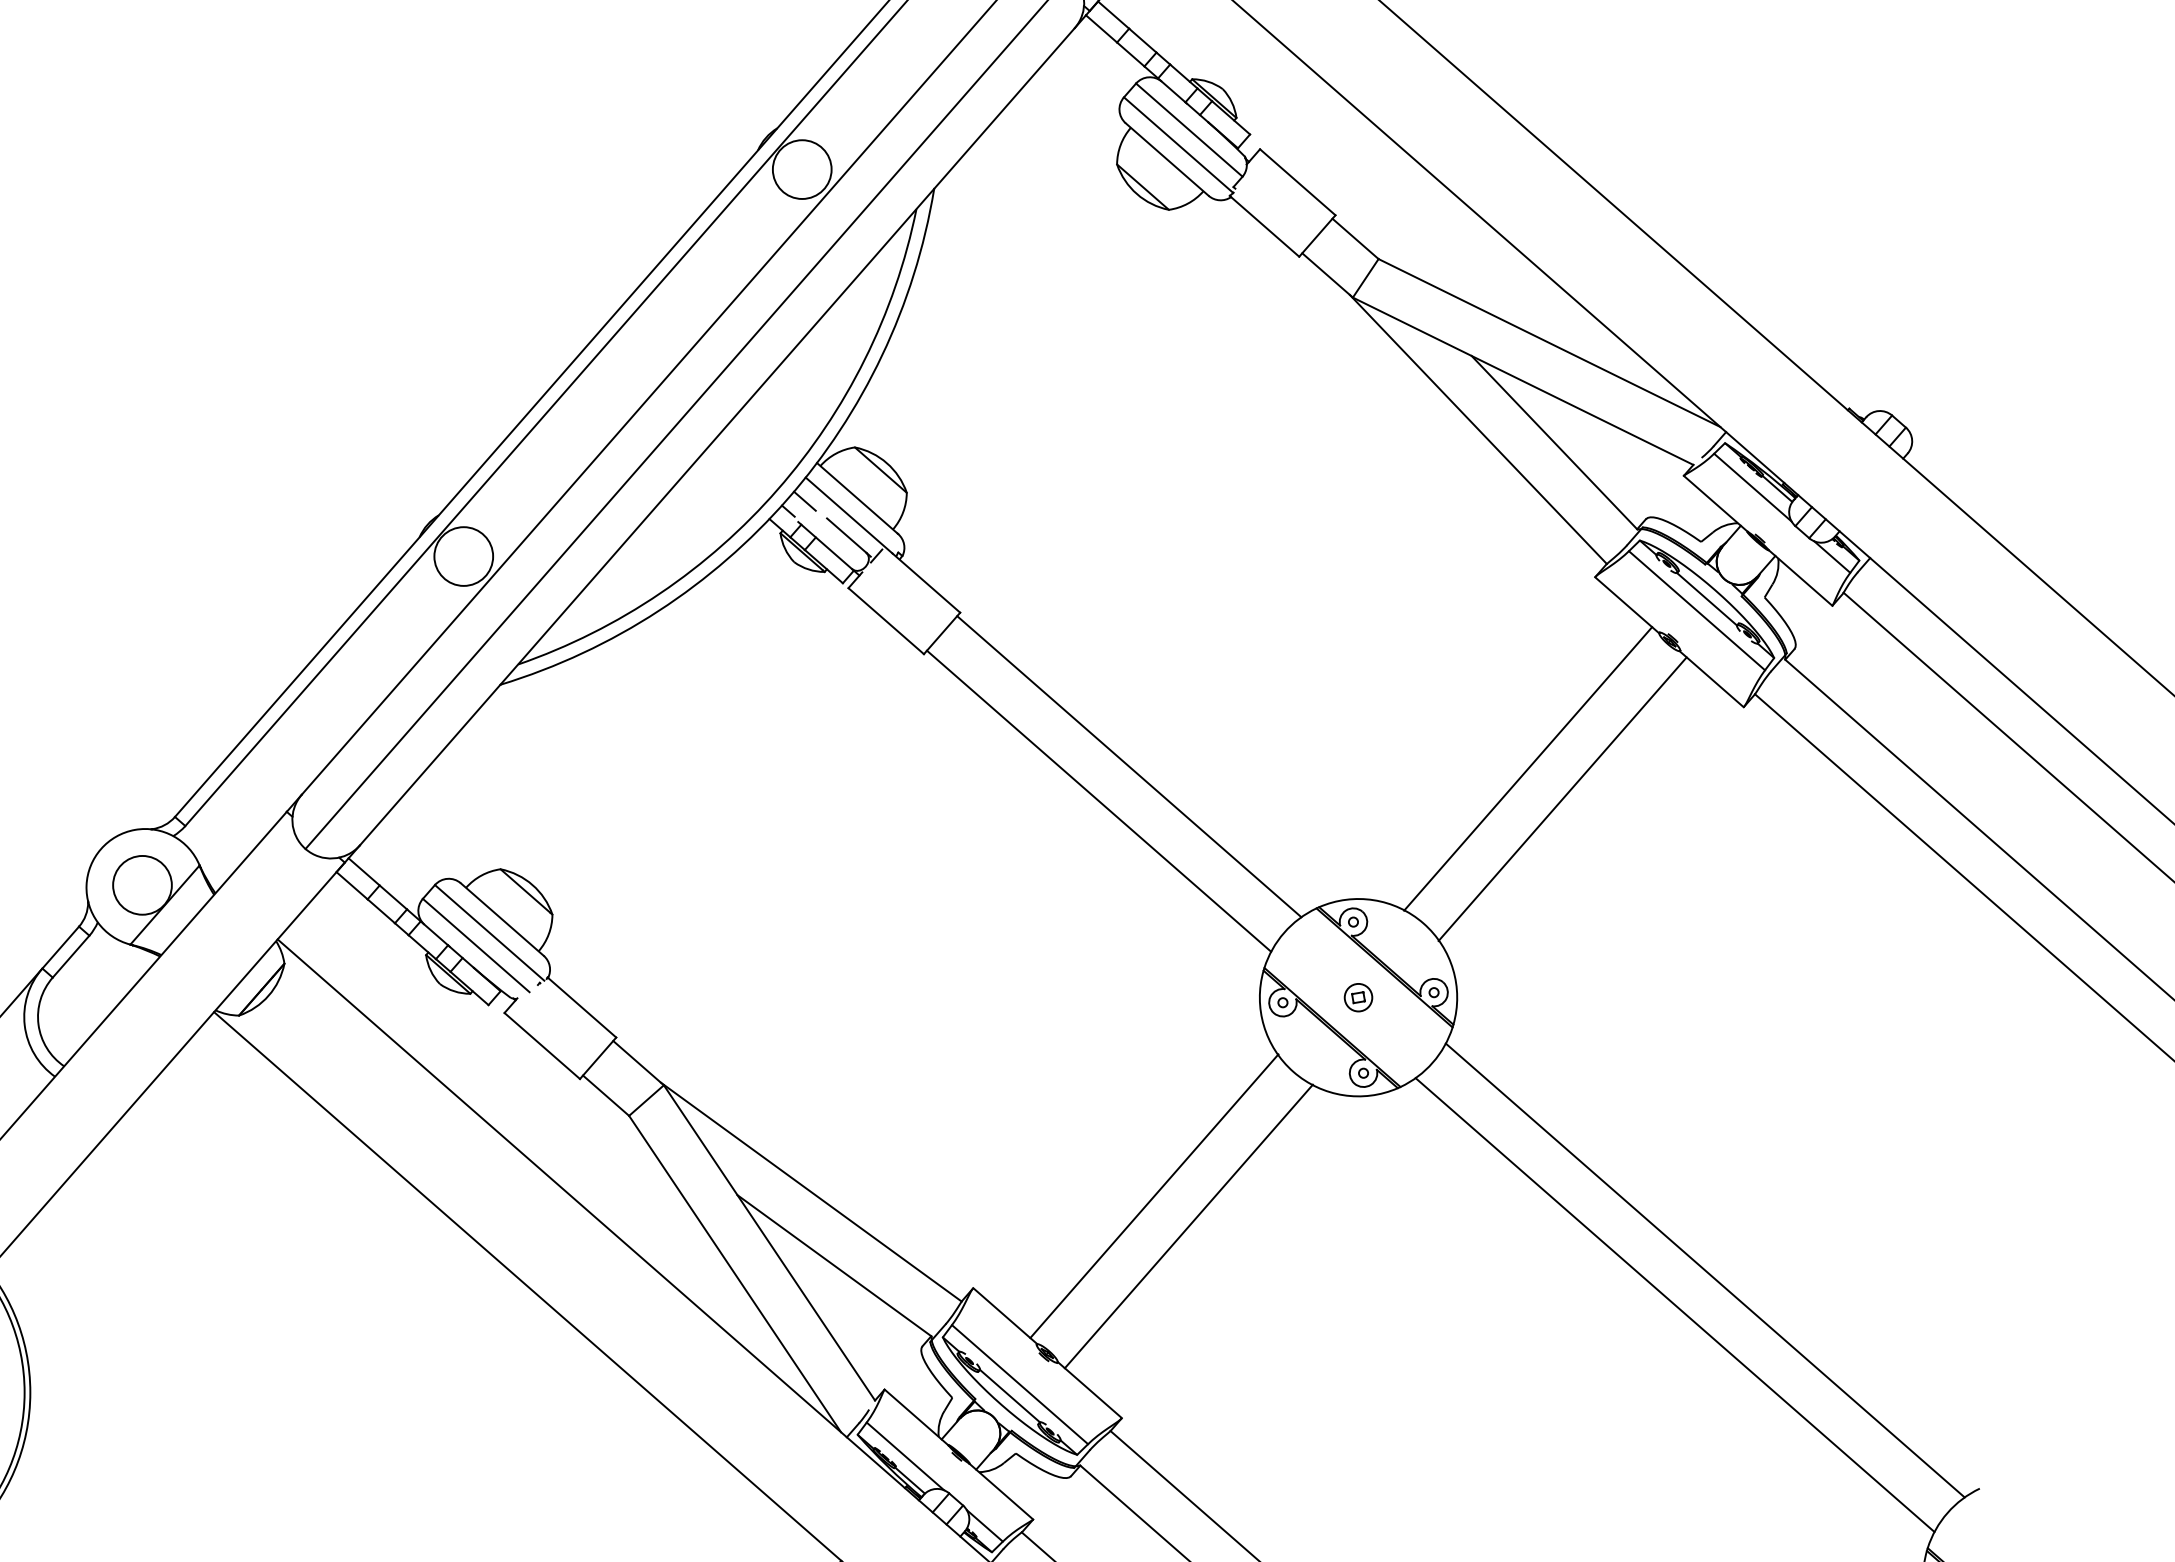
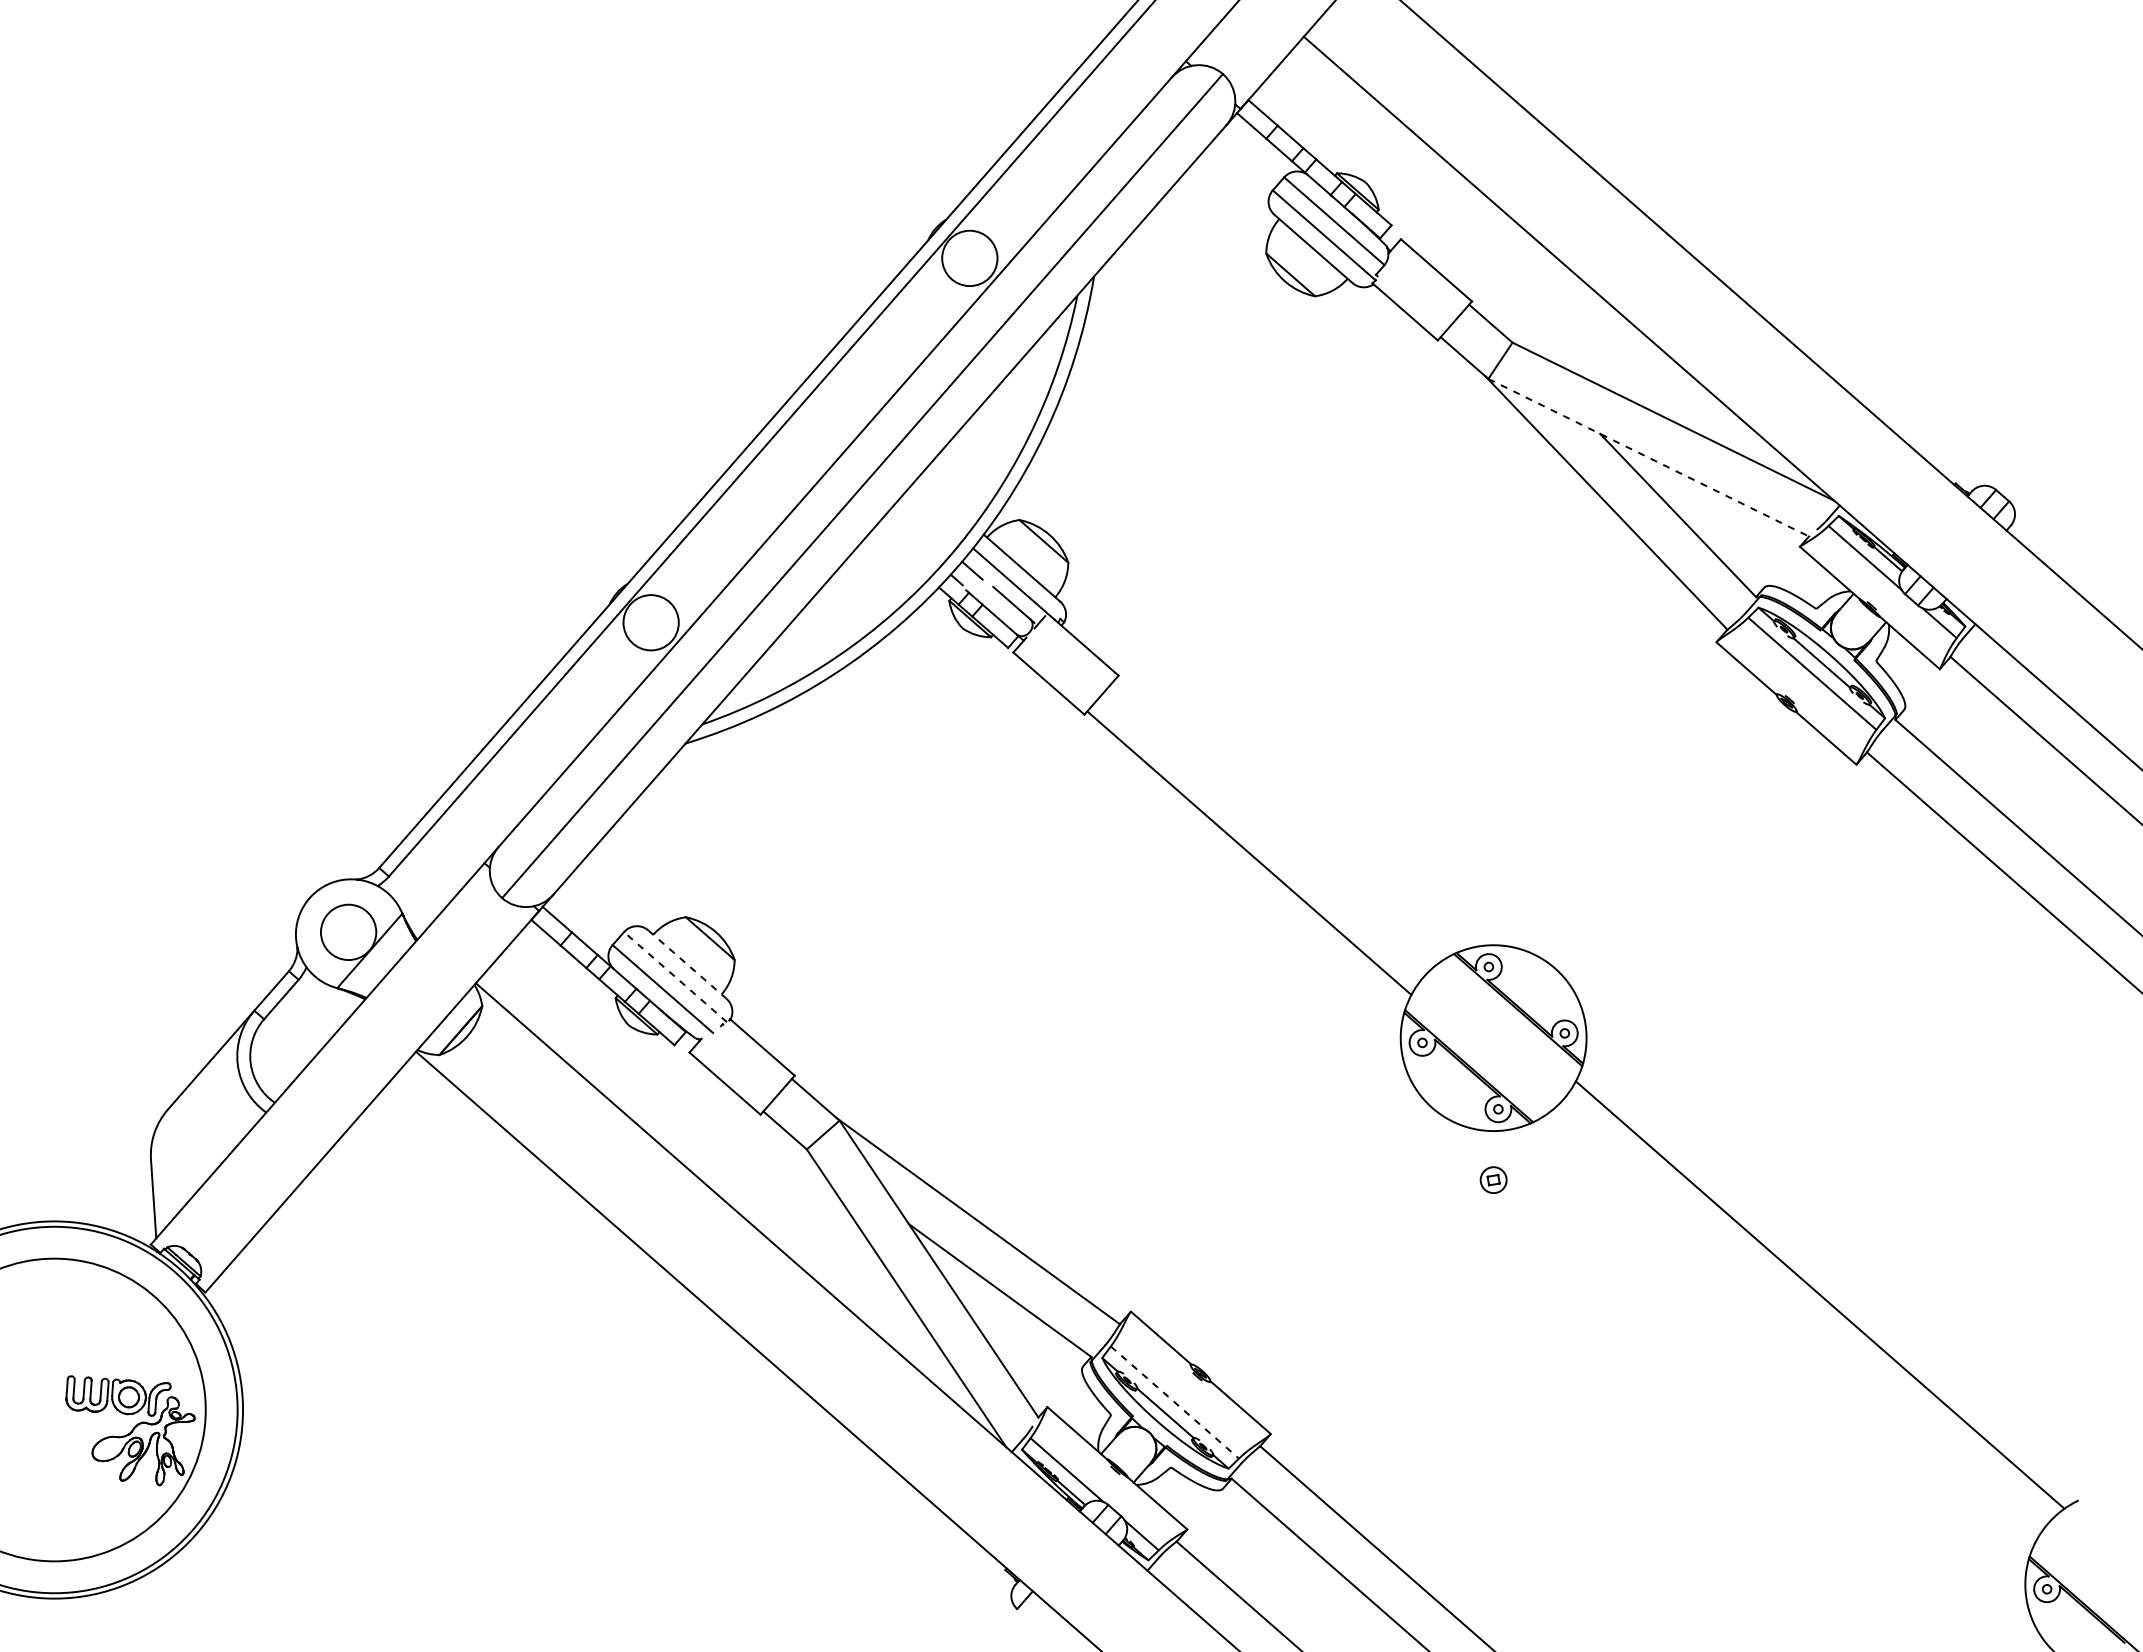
line: (1522, 381) -> (1648, 457), solid -> dashed
line: (1128, 766) -> (1277, 820), removed
line: (1528, 768) -> (1653, 822), removed
line: (1562, 798) -> (1685, 850), removed
line: (502, 919) -> (687, 964), solid -> dashed
line: (489, 932) -> (675, 976), solid -> dashed
part: (1358, 996) -> (1493, 1179), moved
line: (1154, 1195) -> (1301, 1224), removed
line: (1188, 1226) -> (1333, 1253), removed
line: (1674, 1304) -> (1791, 1327), removed
line: (1020, 1384) -> (1175, 1402), solid -> dashed

